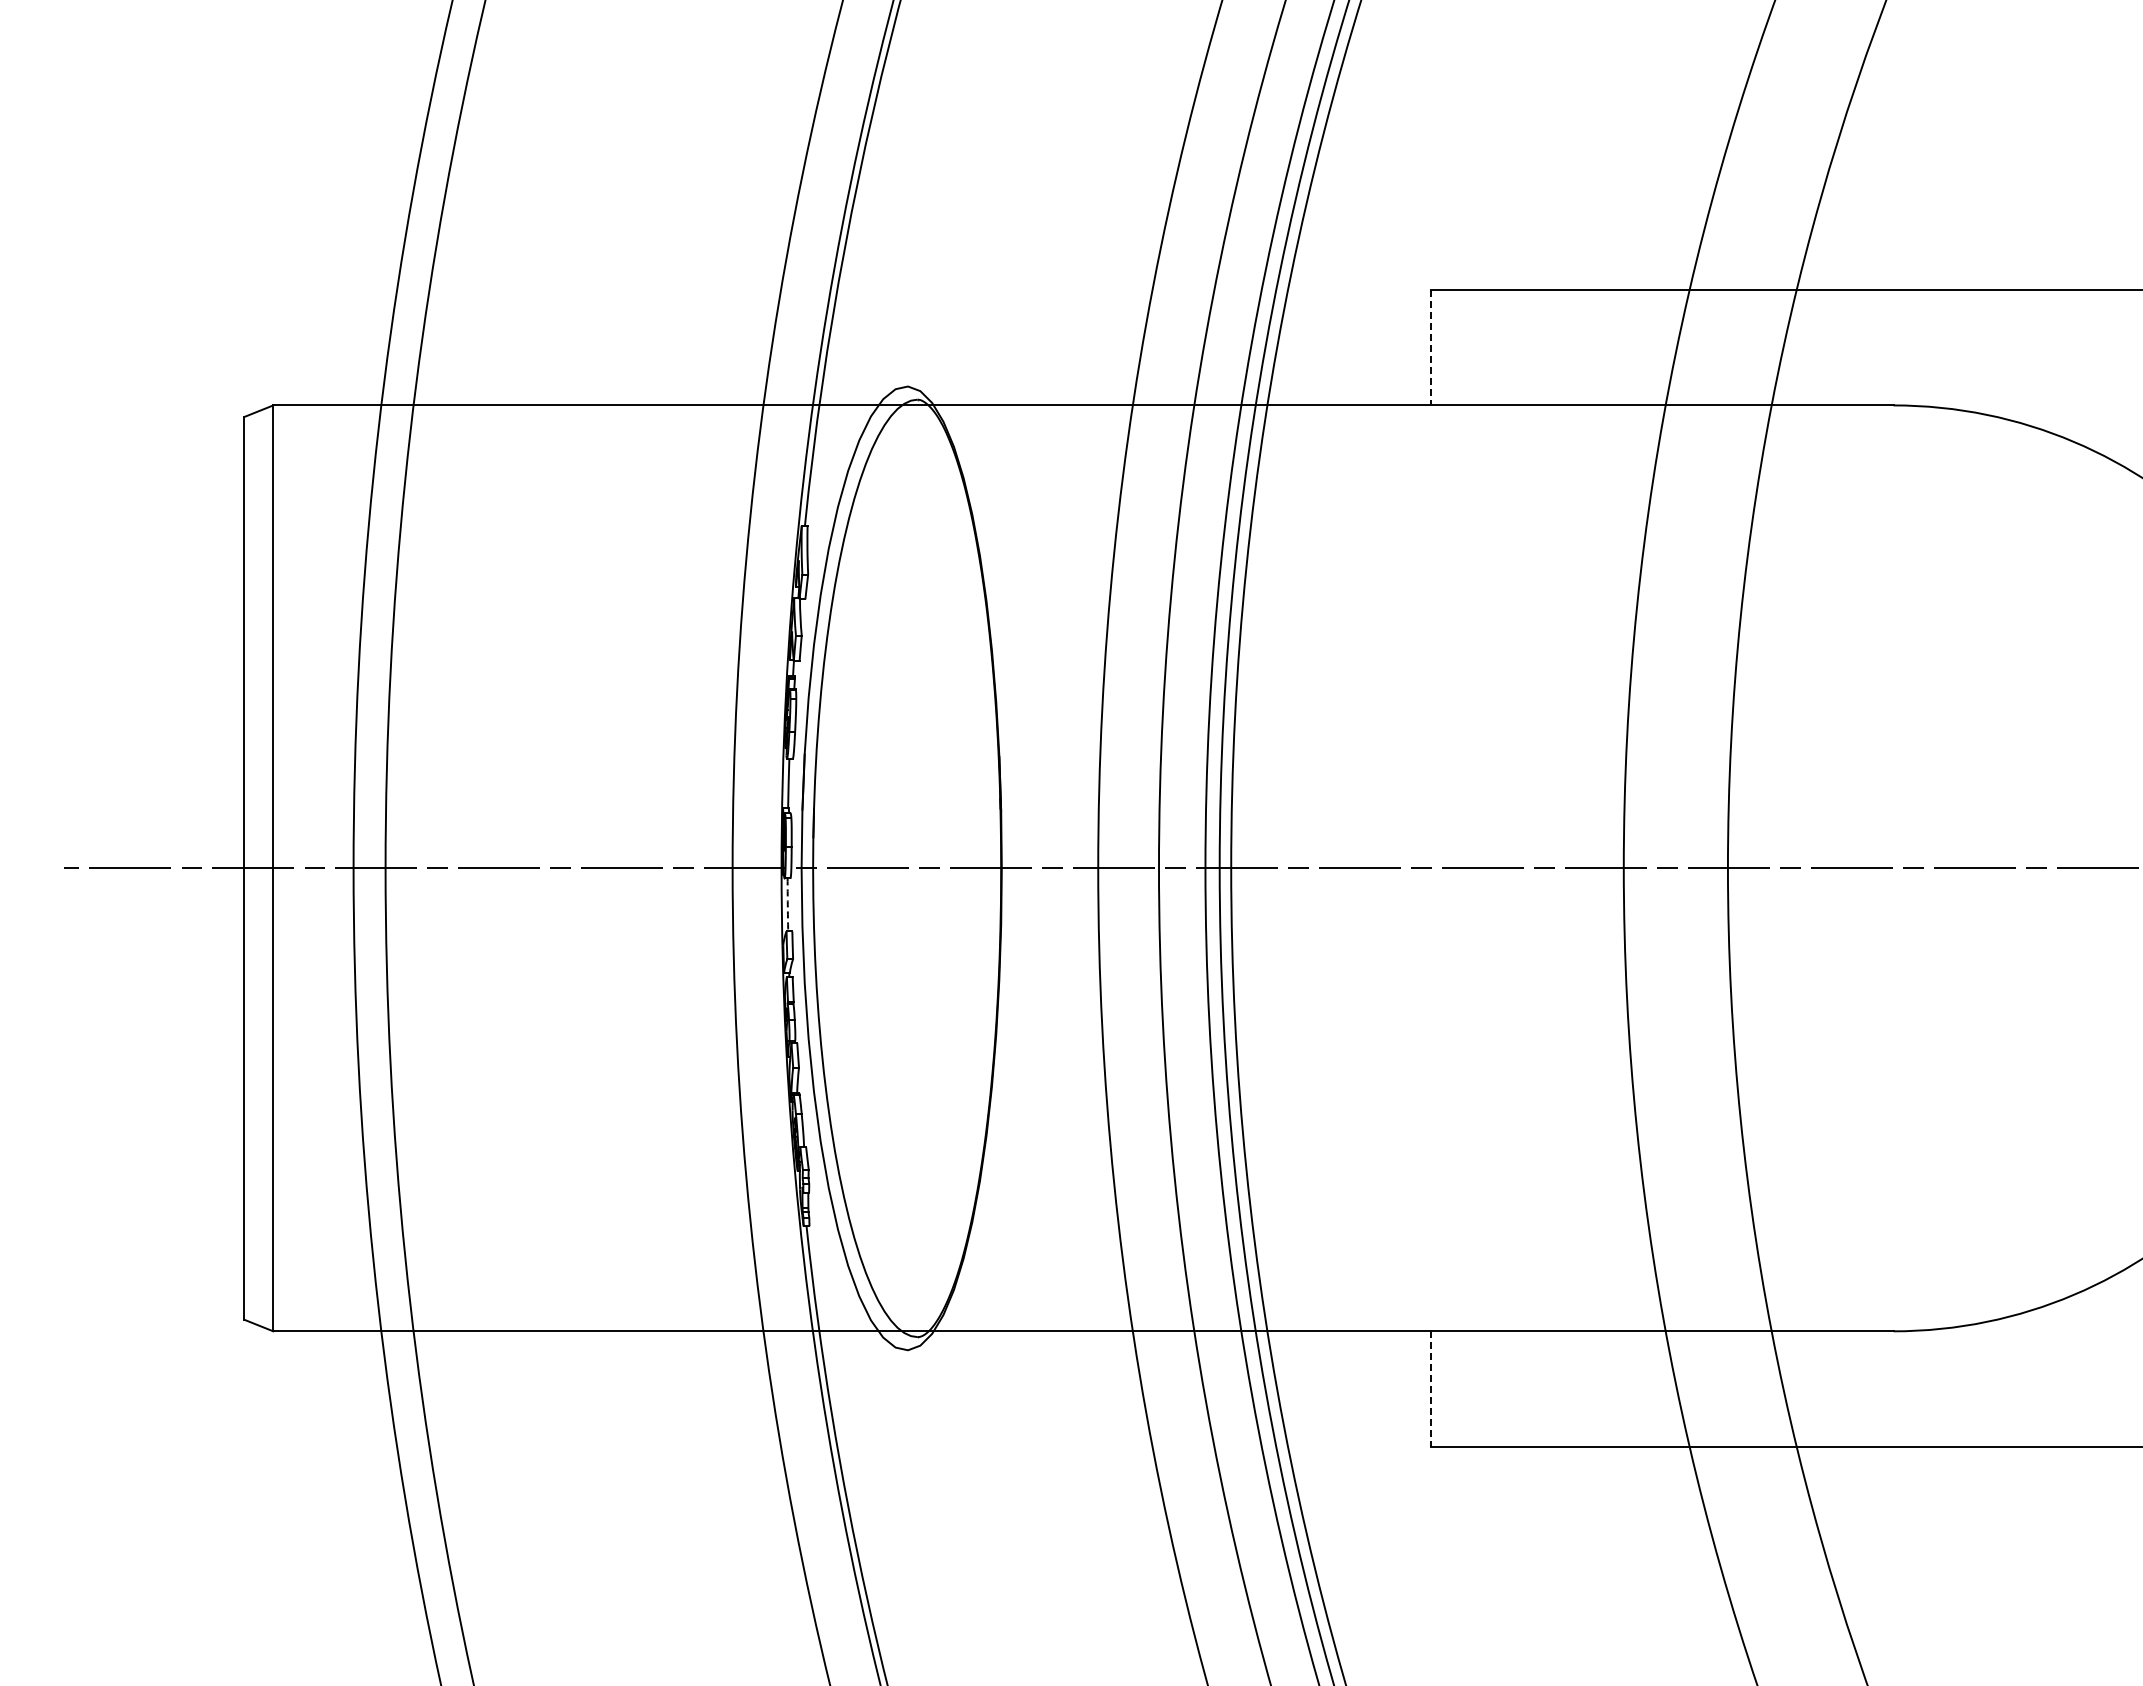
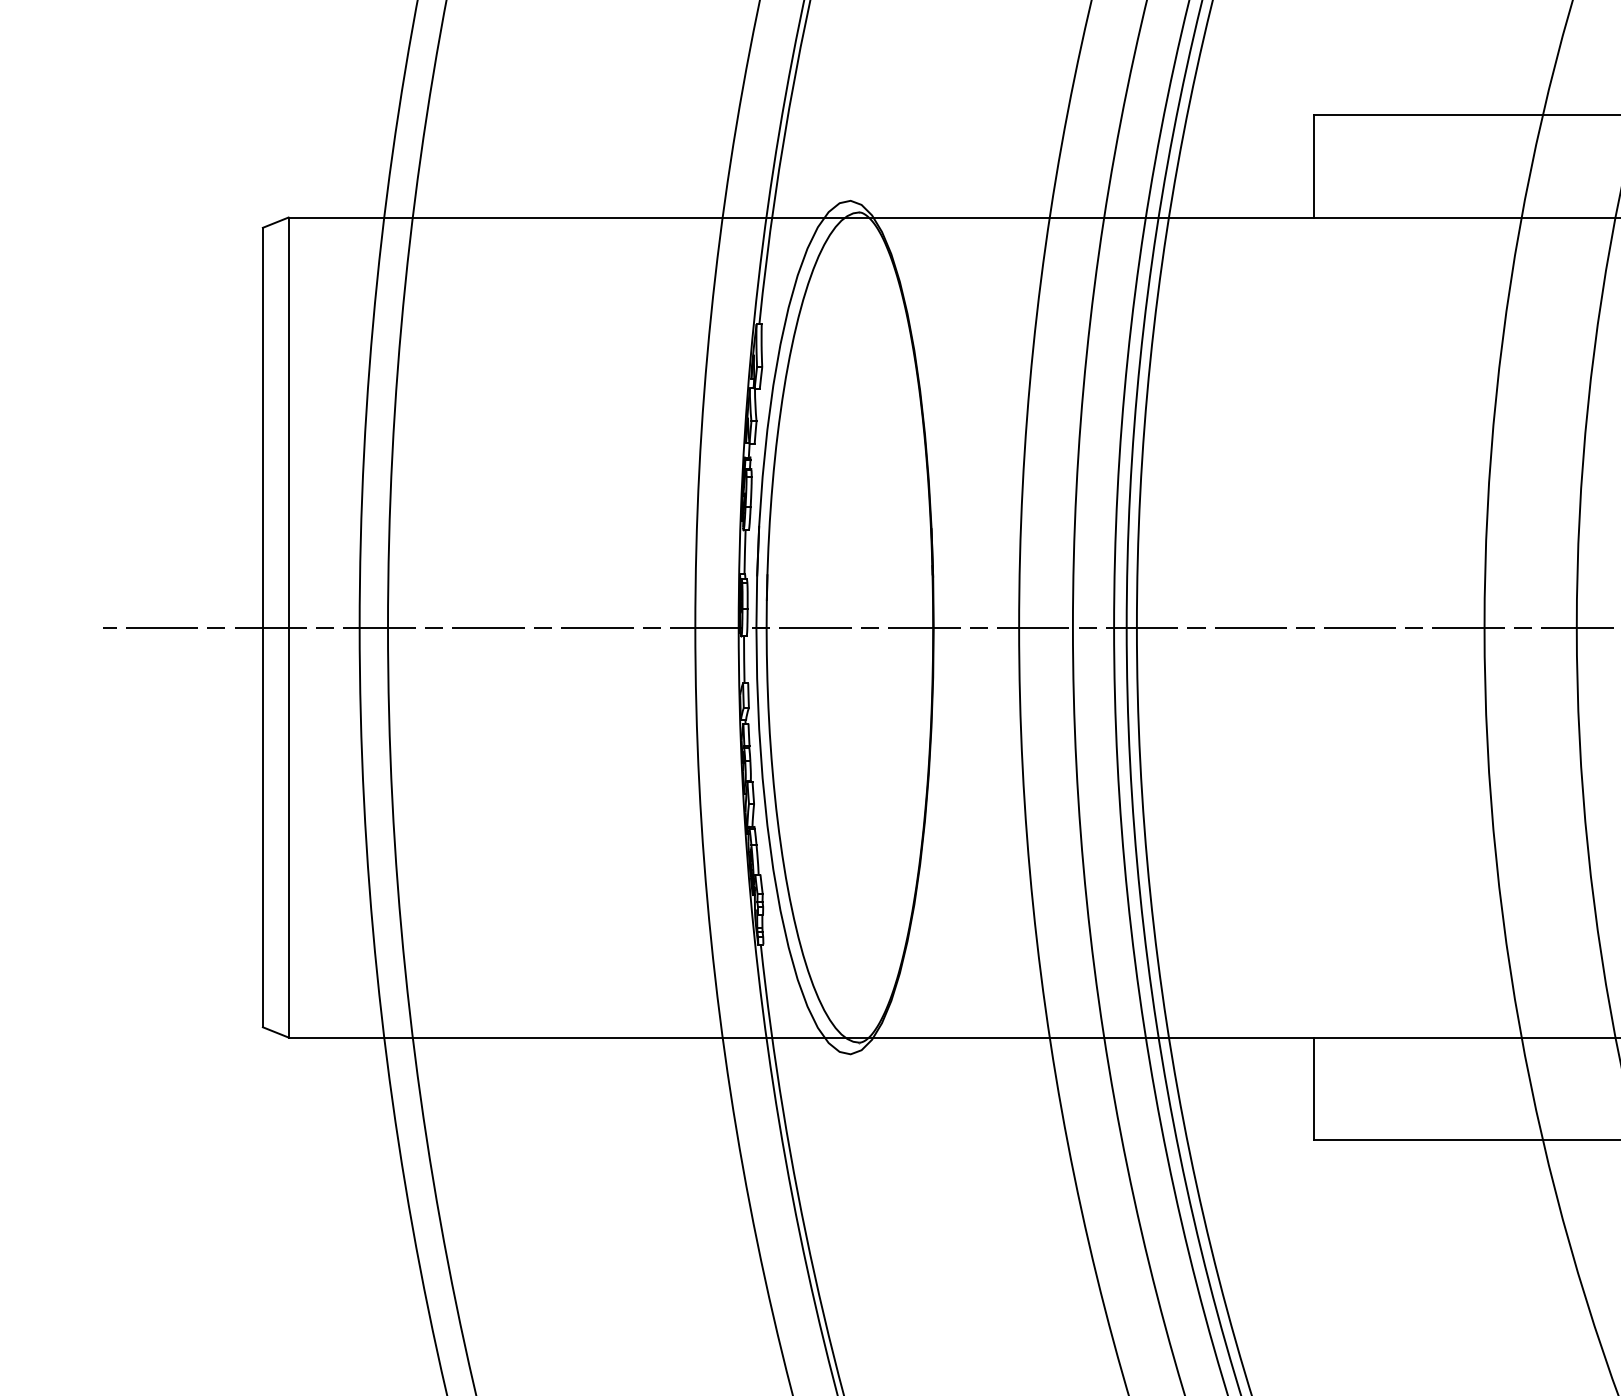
line: (1430, 347) -> (1313, 166), dashed -> solid
arc: (787, 904) -> (743, 659), dashed -> solid
line: (1430, 1389) -> (1313, 1089), dashed -> solid

